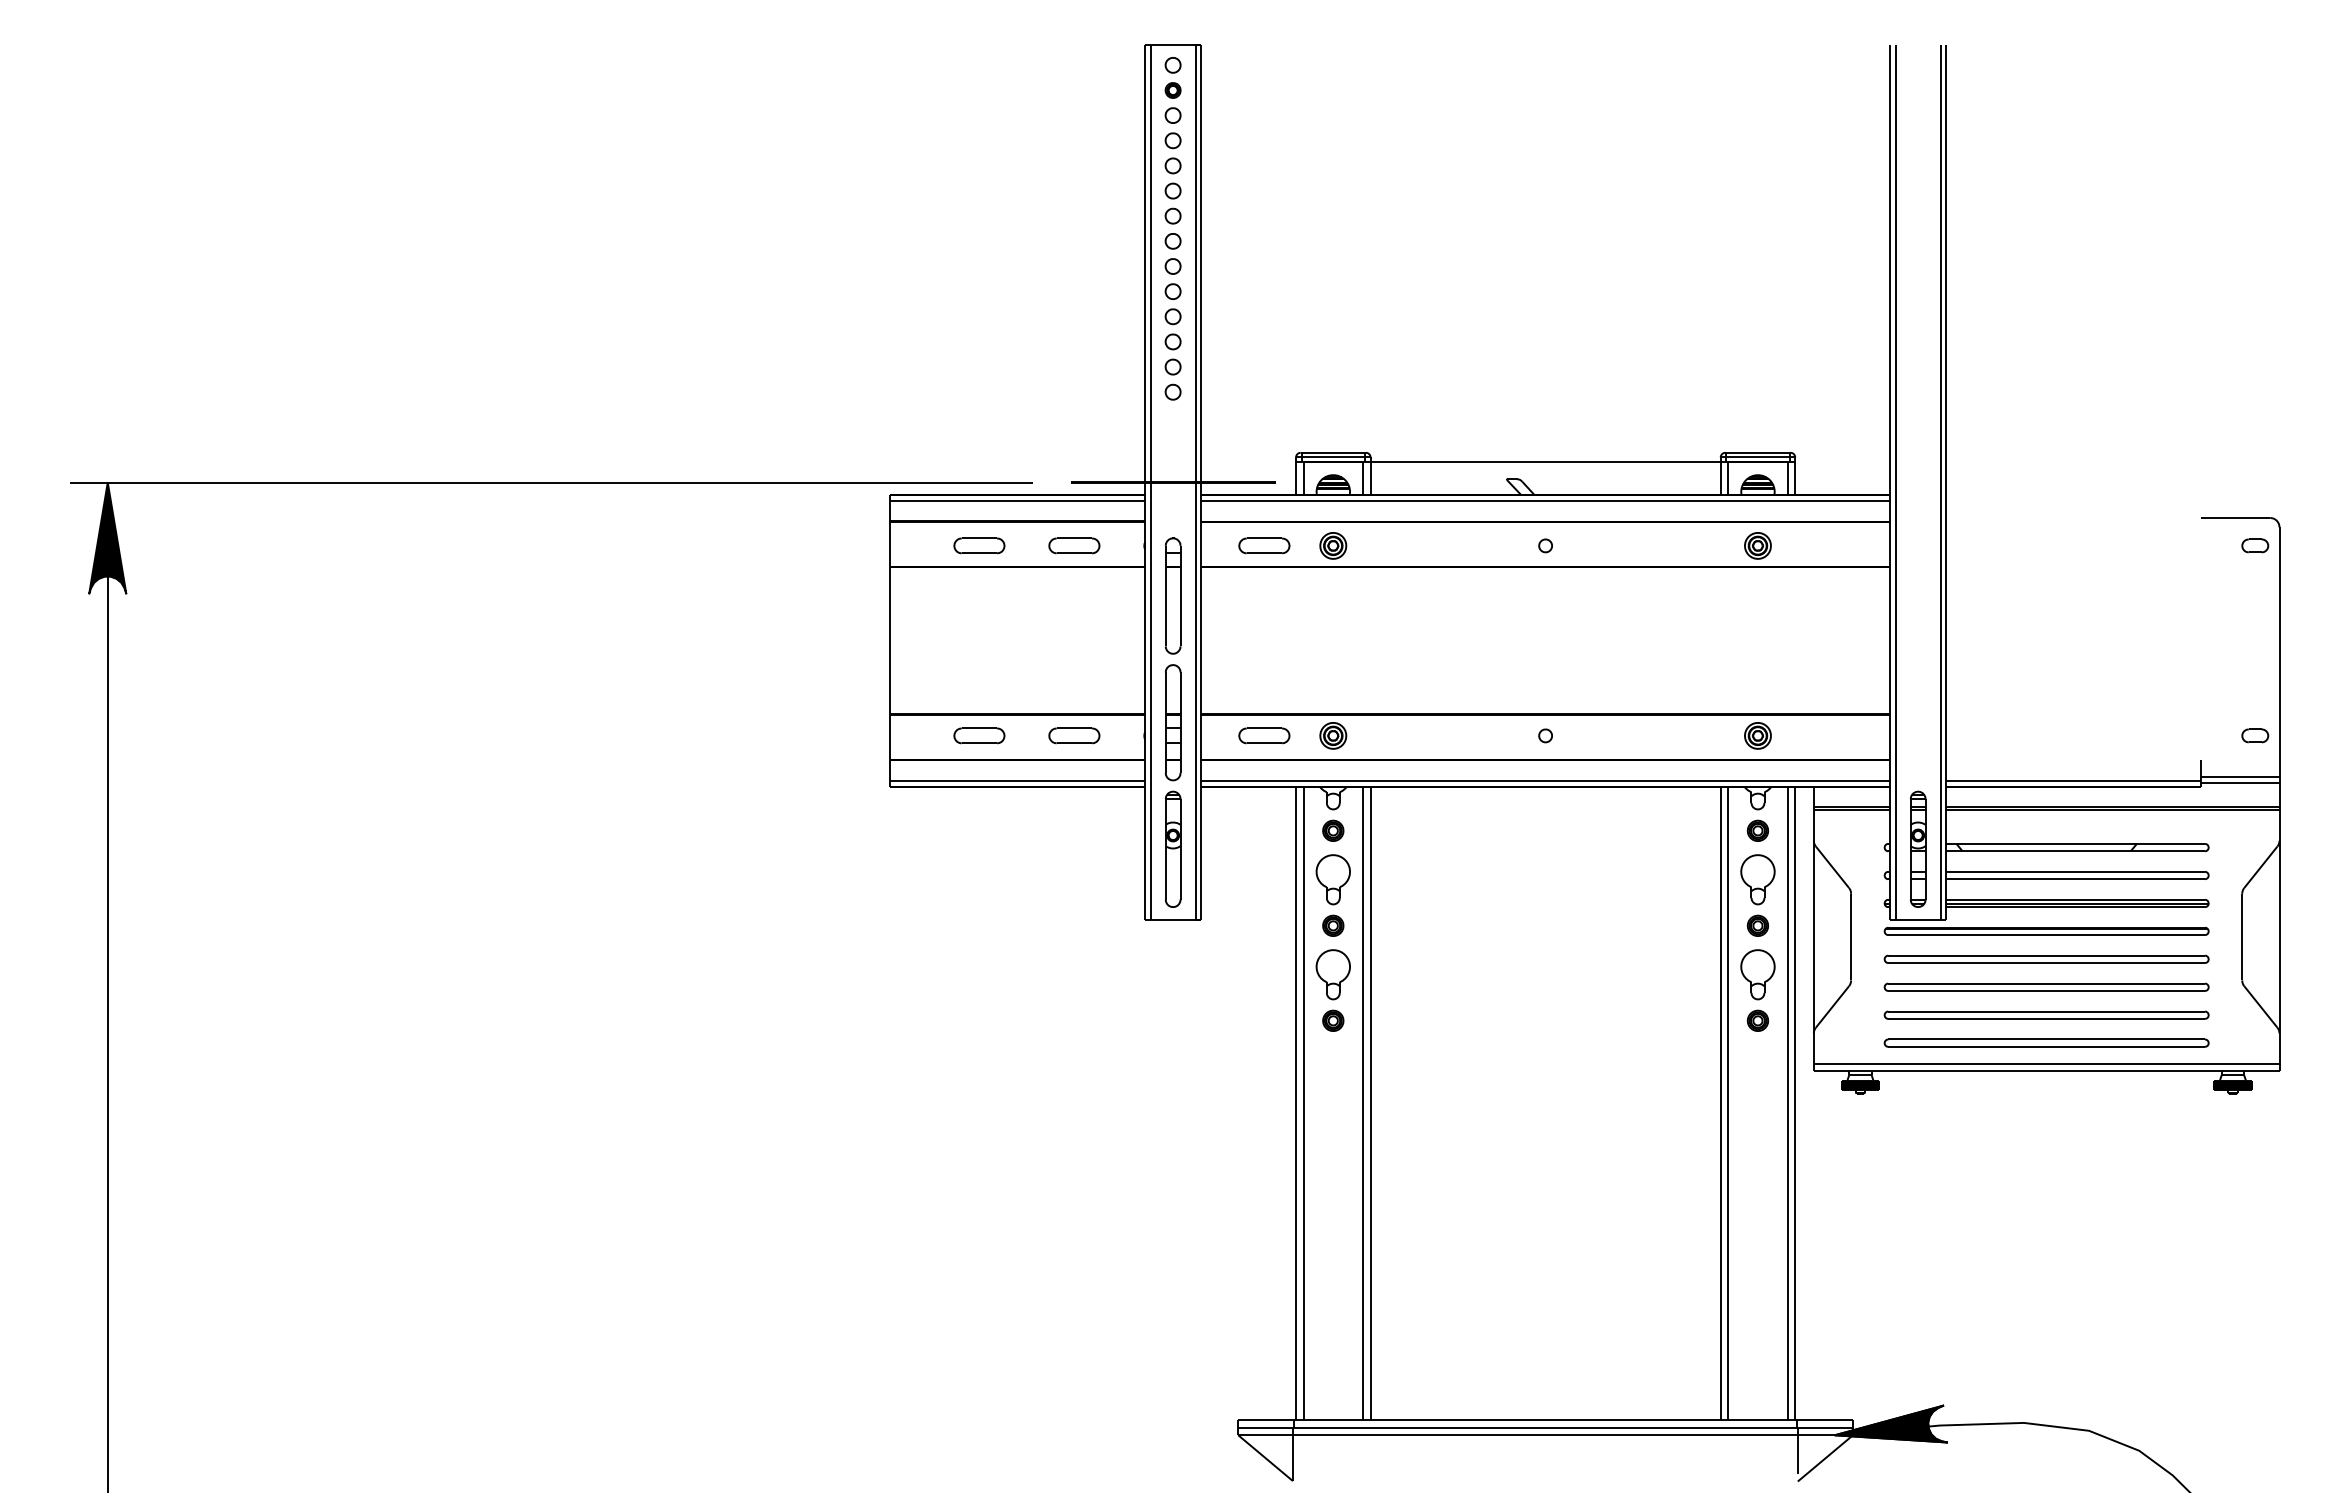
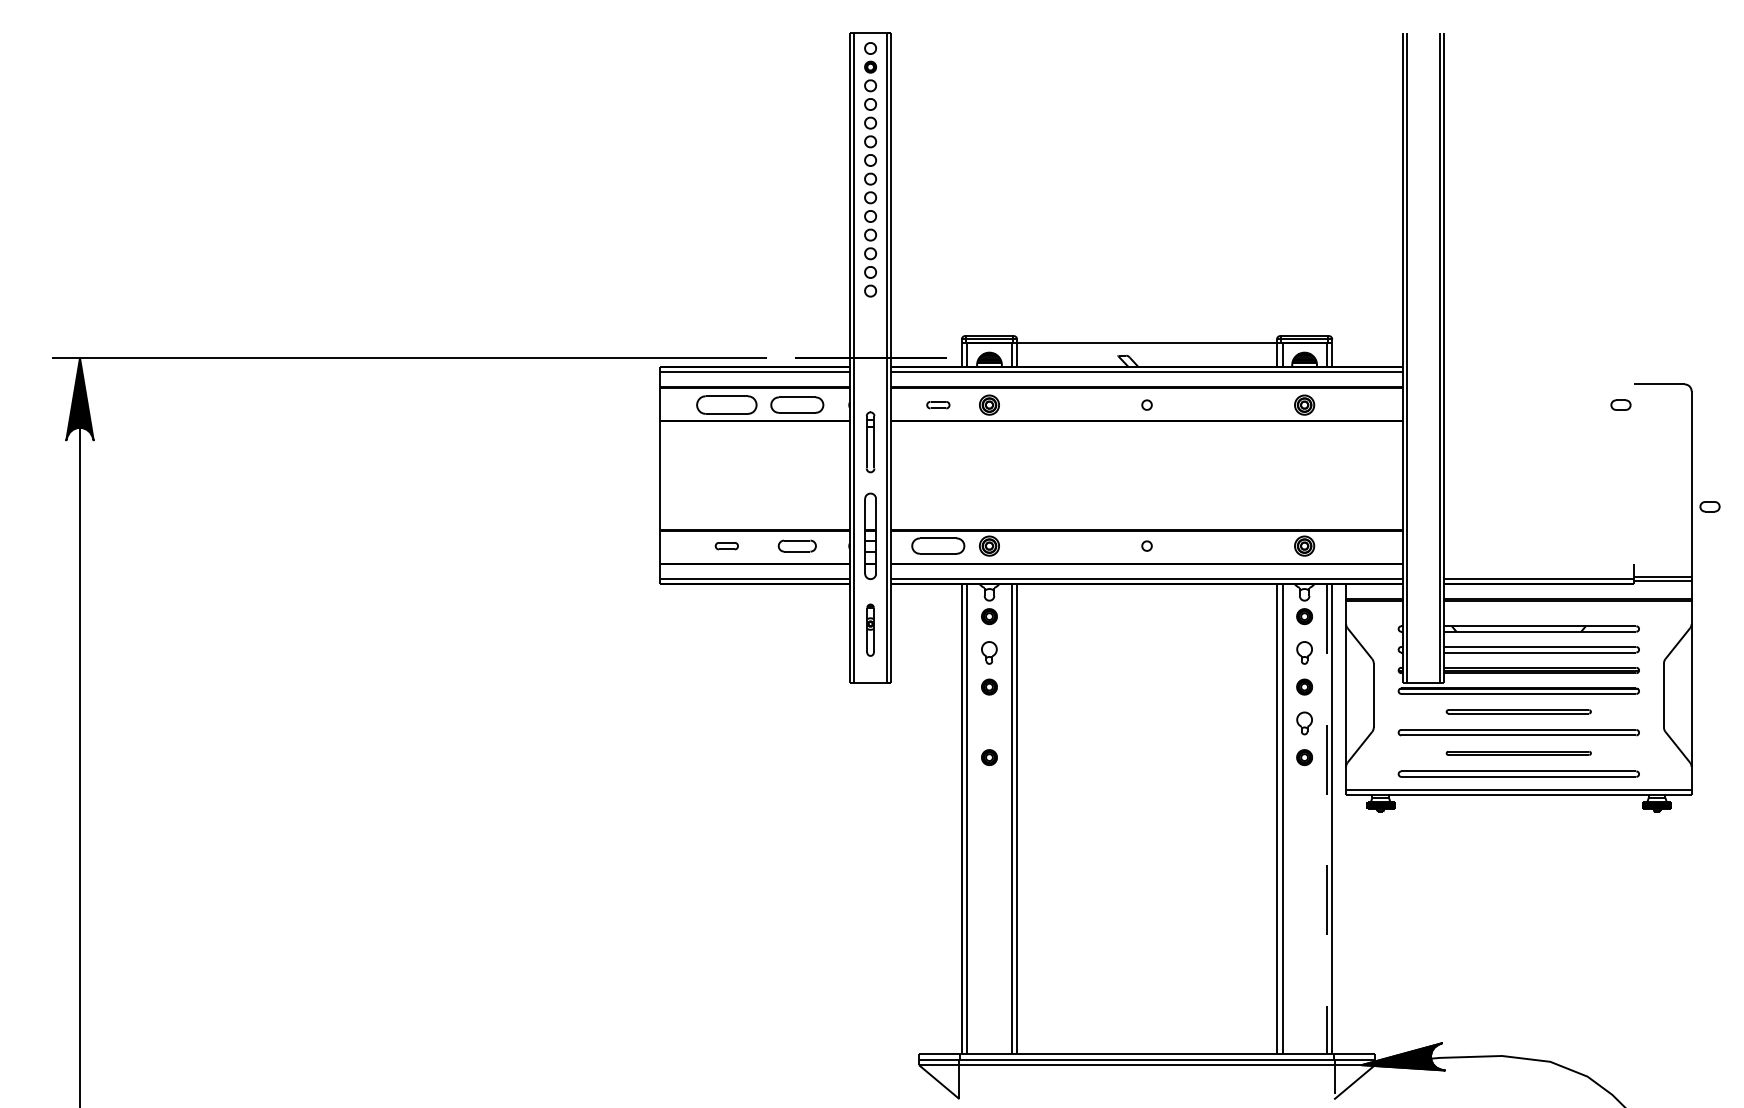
part: (979, 545) -> (726, 404), size x1.6
part: (1074, 545) -> (797, 404), size x1.4
part: (1264, 545) -> (938, 404), size x0.6
part: (2255, 545) -> (1621, 404), moved
part: (1172, 595) -> (870, 441), size x0.7
part: (979, 735) -> (726, 545), size x0.6
part: (1264, 735) -> (938, 545), size x1.4
part: (2255, 735) -> (1710, 506), moved
part: (1172, 848) -> (870, 629), size x0.6
part: (1917, 848) -> (1423, 629), removed
part: (1332, 879) -> (988, 652), size x0.6
part: (1757, 879) -> (1304, 652), size x0.6
part: (2046, 958) -> (1518, 711), size x0.6
part: (1332, 974) -> (988, 723), removed
part: (1757, 974) -> (1304, 723), size x0.6
part: (2046, 1014) -> (1518, 752), size x0.6
line: (1787, 1103) -> (1326, 818), solid -> dashed

